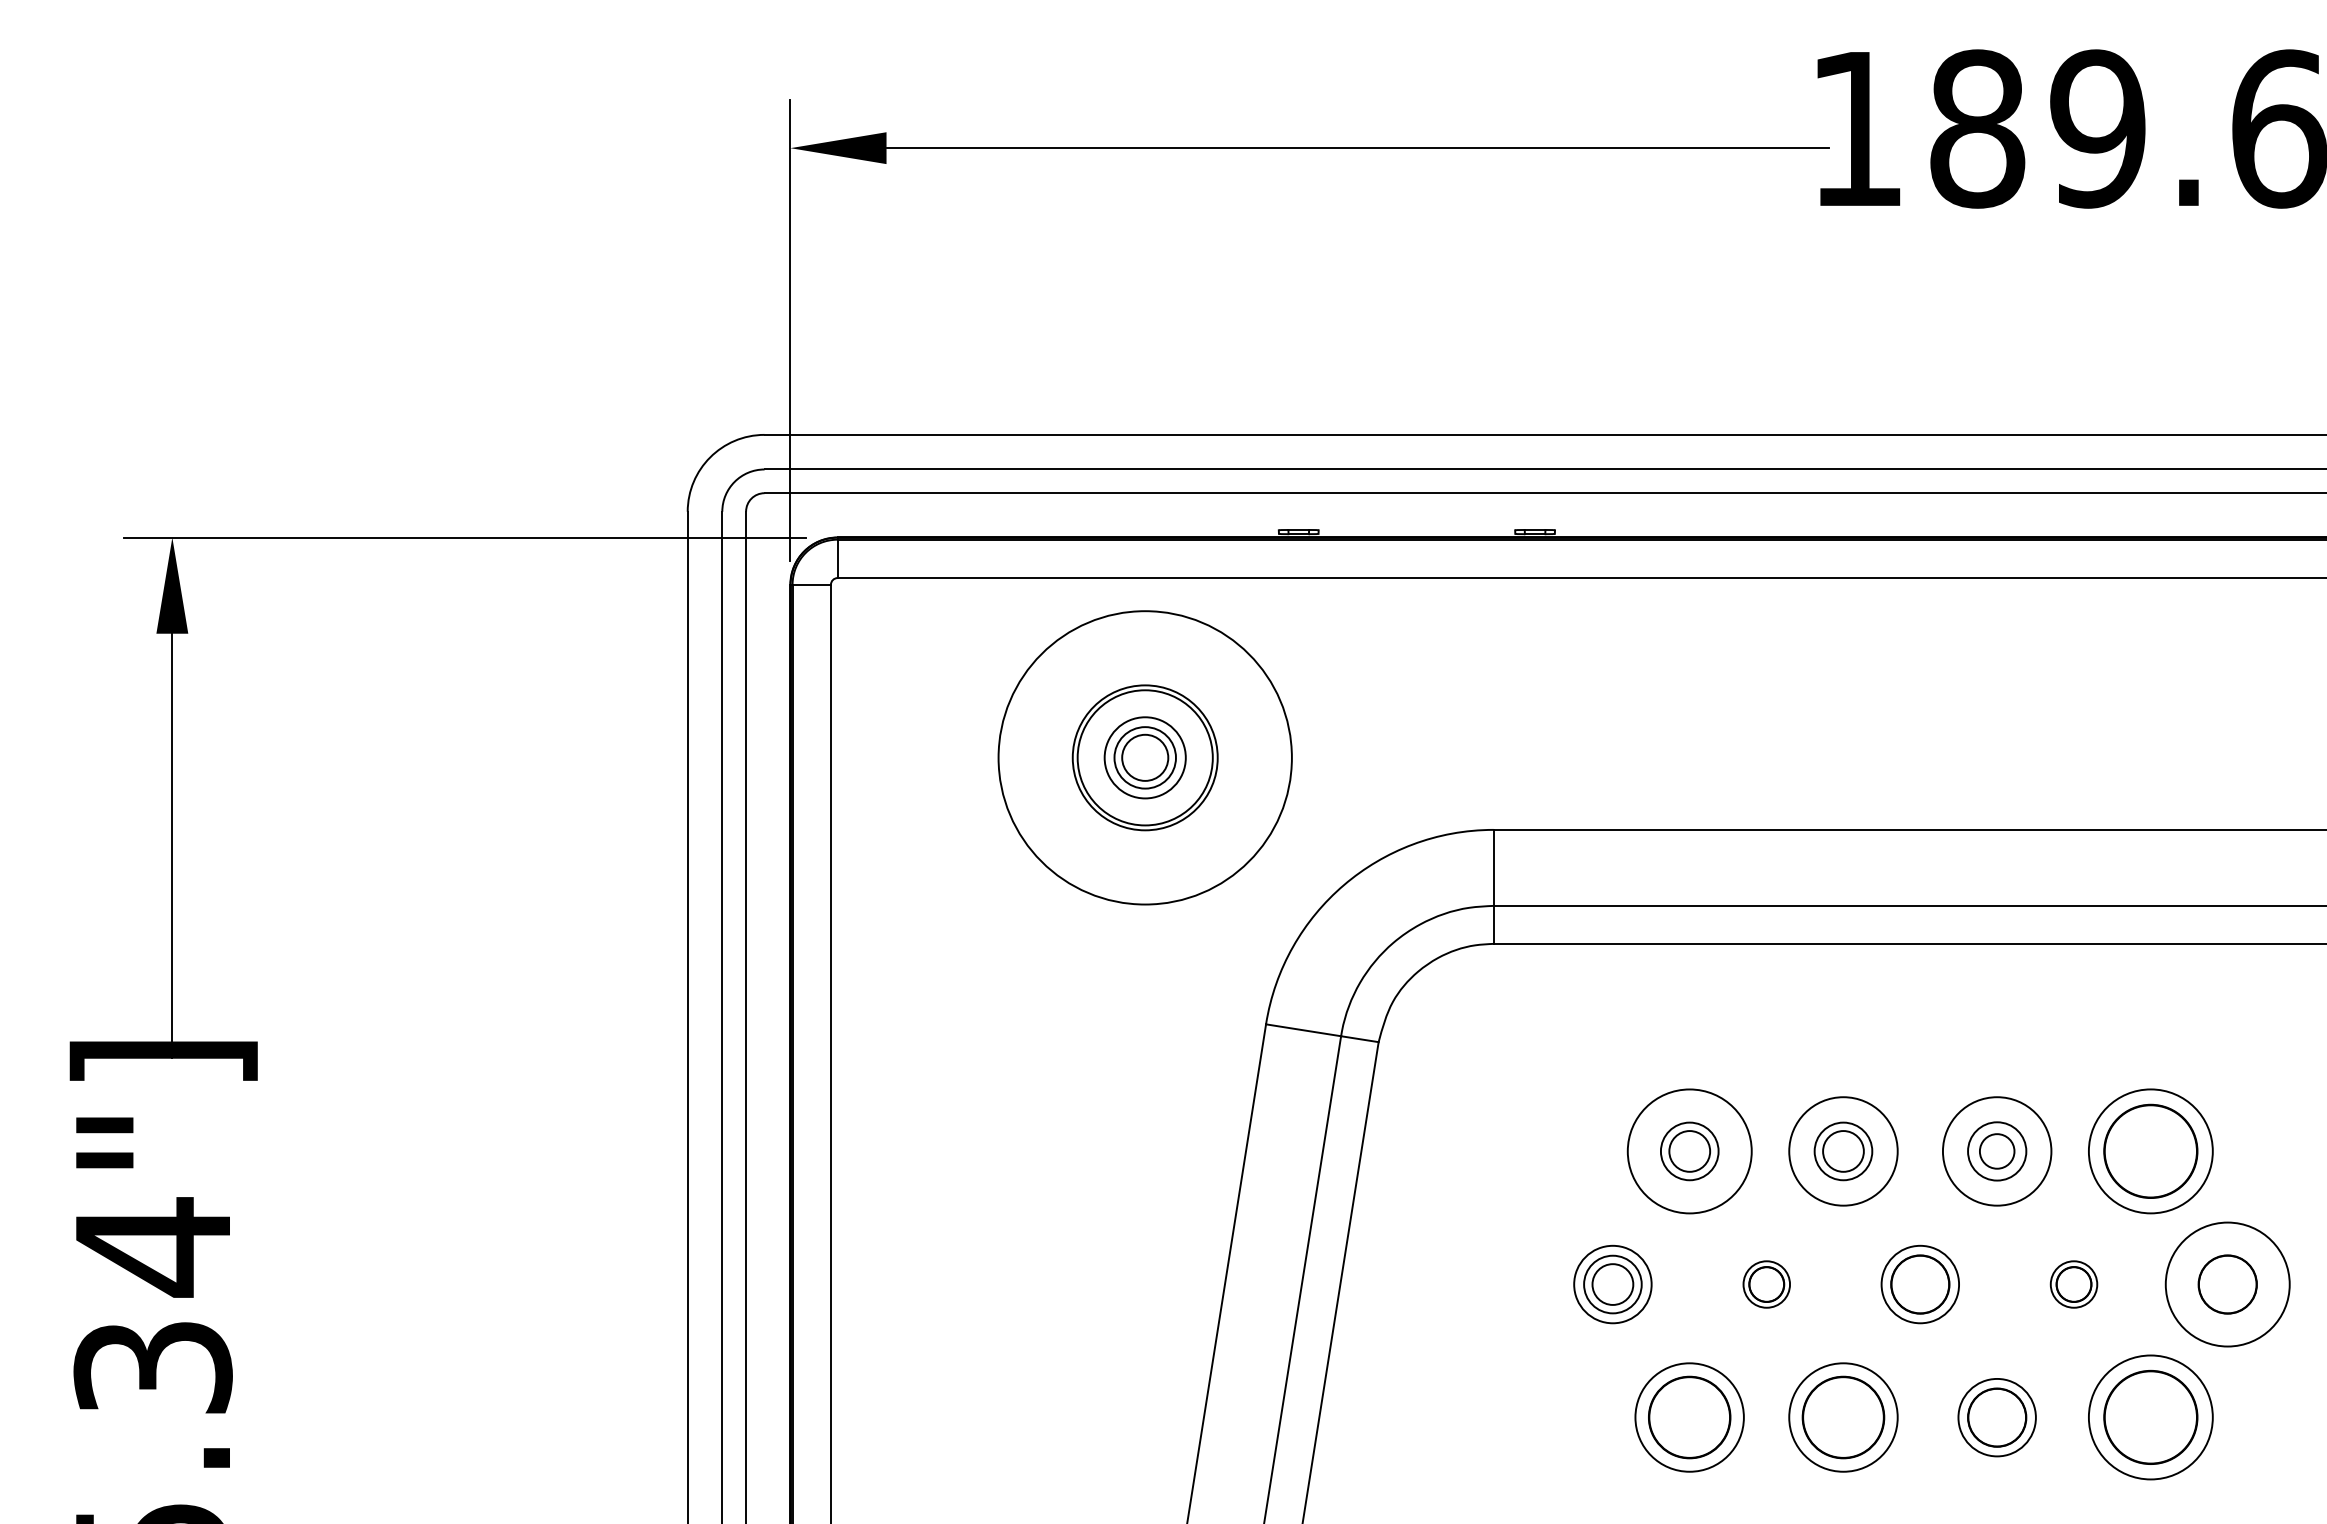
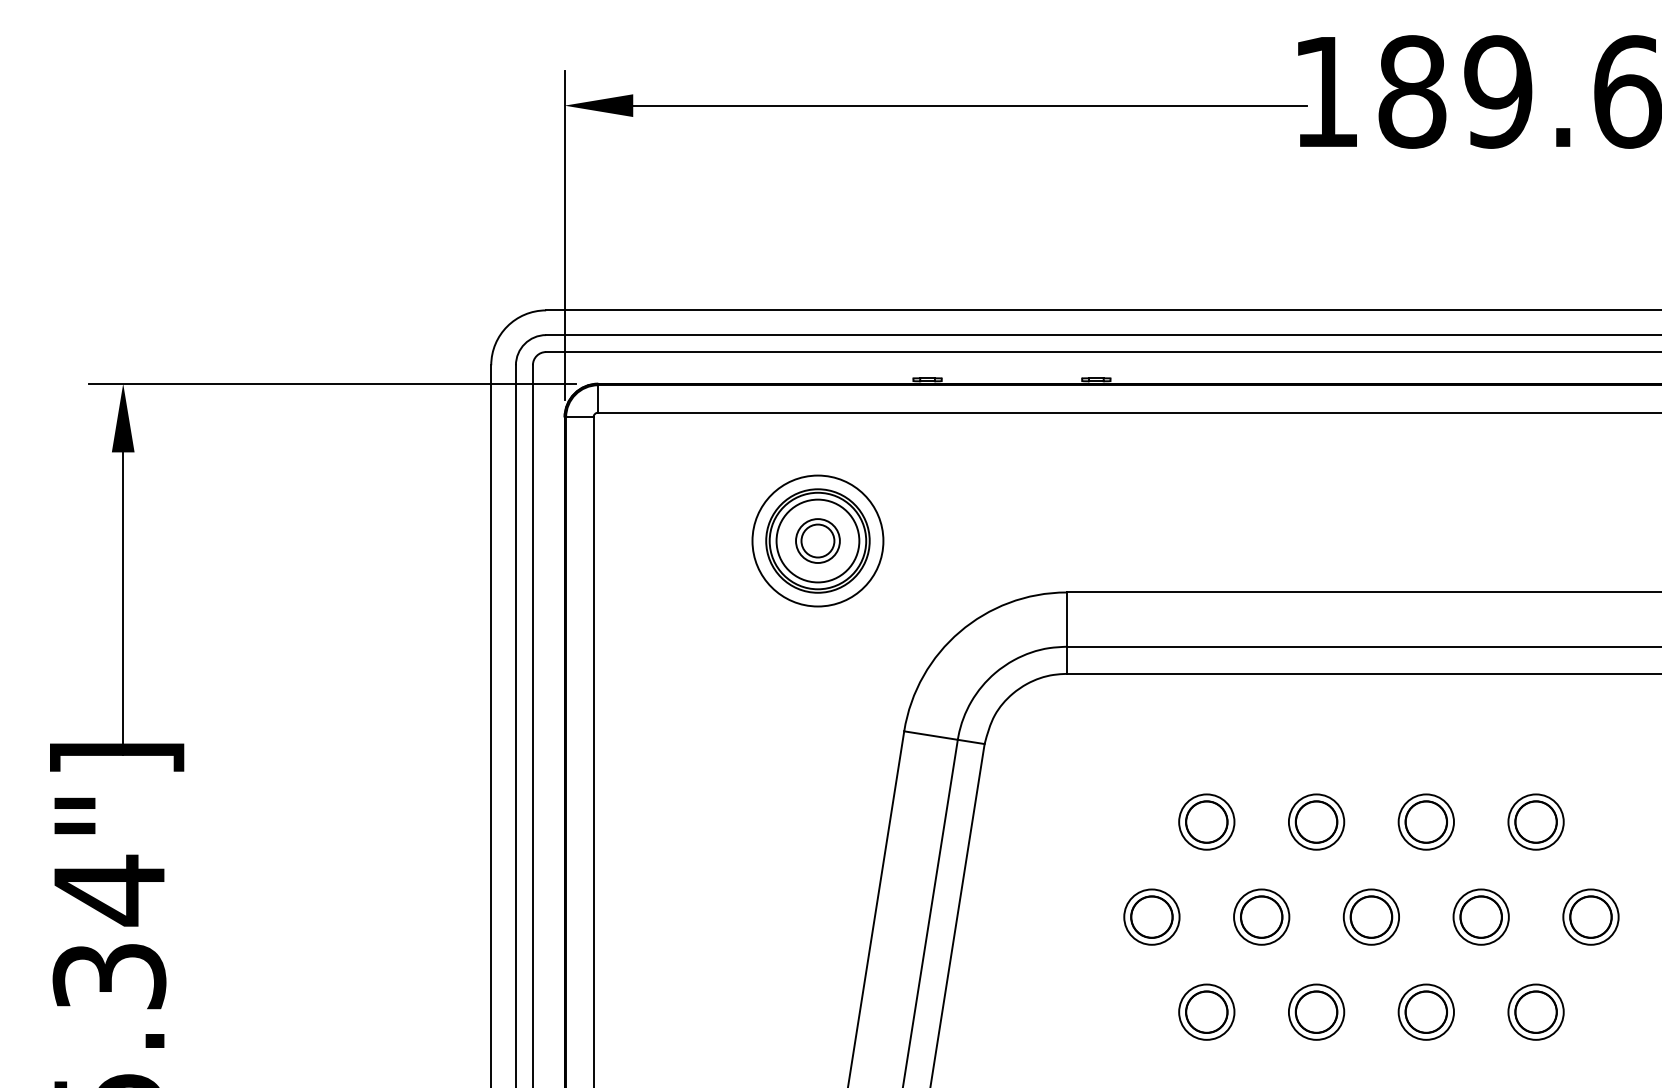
circle: (1144, 757) -> (817, 540), size x0.62
circle: (1145, 757) -> (818, 540), size x1.43
circle: (1689, 1151) -> (1206, 822), size x0.62
circle: (1689, 1151) -> (1206, 822), size x1.43
circle: (1843, 1151) -> (1316, 822), size x0.71
circle: (1843, 1151) -> (1316, 822), size x1.43
circle: (1996, 1151) -> (1425, 822), size x0.71
circle: (1997, 1151) -> (1426, 822), size x1.67
part: (2150, 1151) -> (1535, 822), size x0.62
circle: (1612, 1284) -> (1151, 917), size x1.43
part: (1766, 1284) -> (1261, 917), size x1.67
part: (2073, 1284) -> (1480, 917), size x1.67
circle: (2227, 1284) -> (1590, 917), size x0.62
part: (1689, 1417) -> (1206, 1012), size x0.71
part: (1843, 1417) -> (1316, 1012), size x0.71
part: (2150, 1417) -> (1535, 1012), size x0.62

